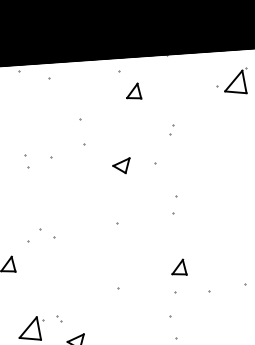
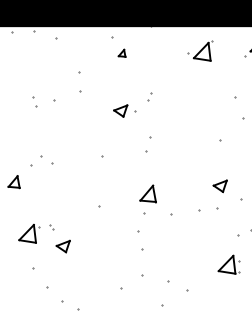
part: (132, 91) -> (121, 53), size x0.6
part: (171, 130) -> (149, 96), moved
part: (121, 165) -> (120, 110), moved
part: (178, 267) -> (147, 193), size x1.4

